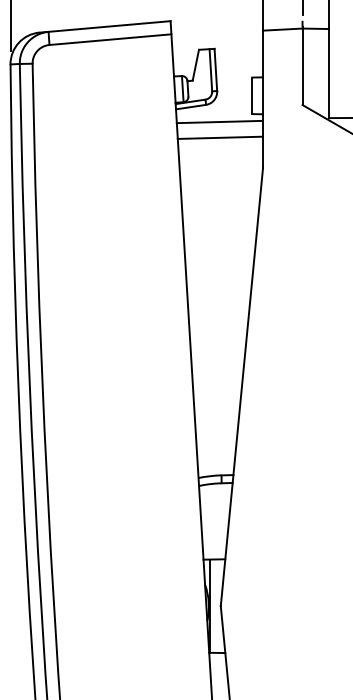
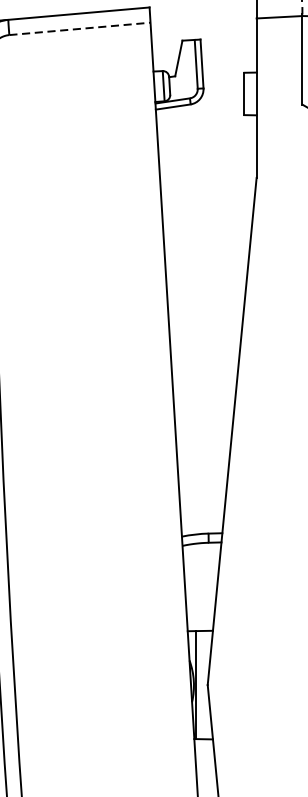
line: (110, 39) -> (79, 28), solid -> dashed
line: (219, 121) -> (206, 123), removed
line: (220, 137) -> (207, 142), removed

